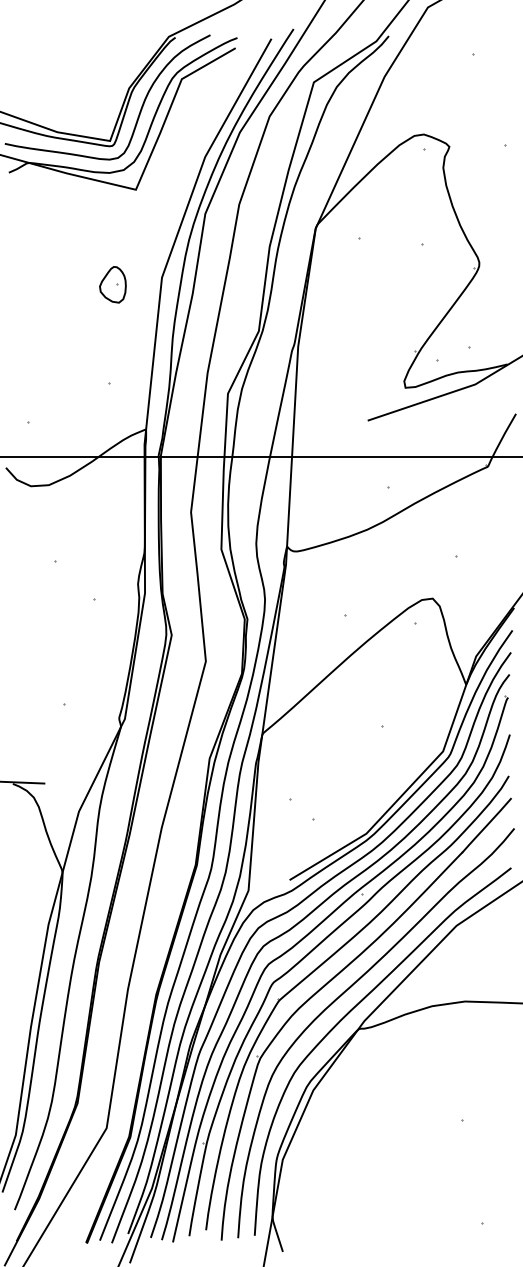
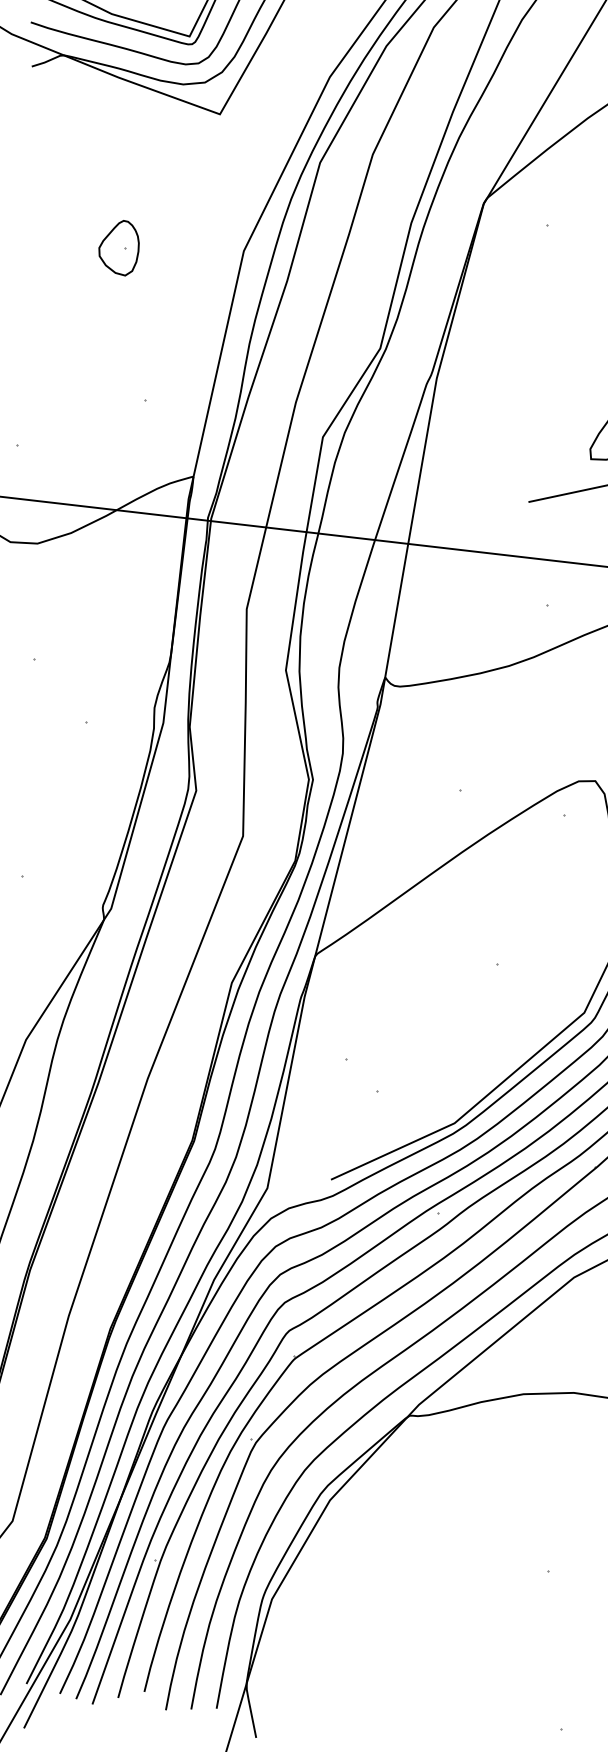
part: (112, 284) -> (118, 247), moved

